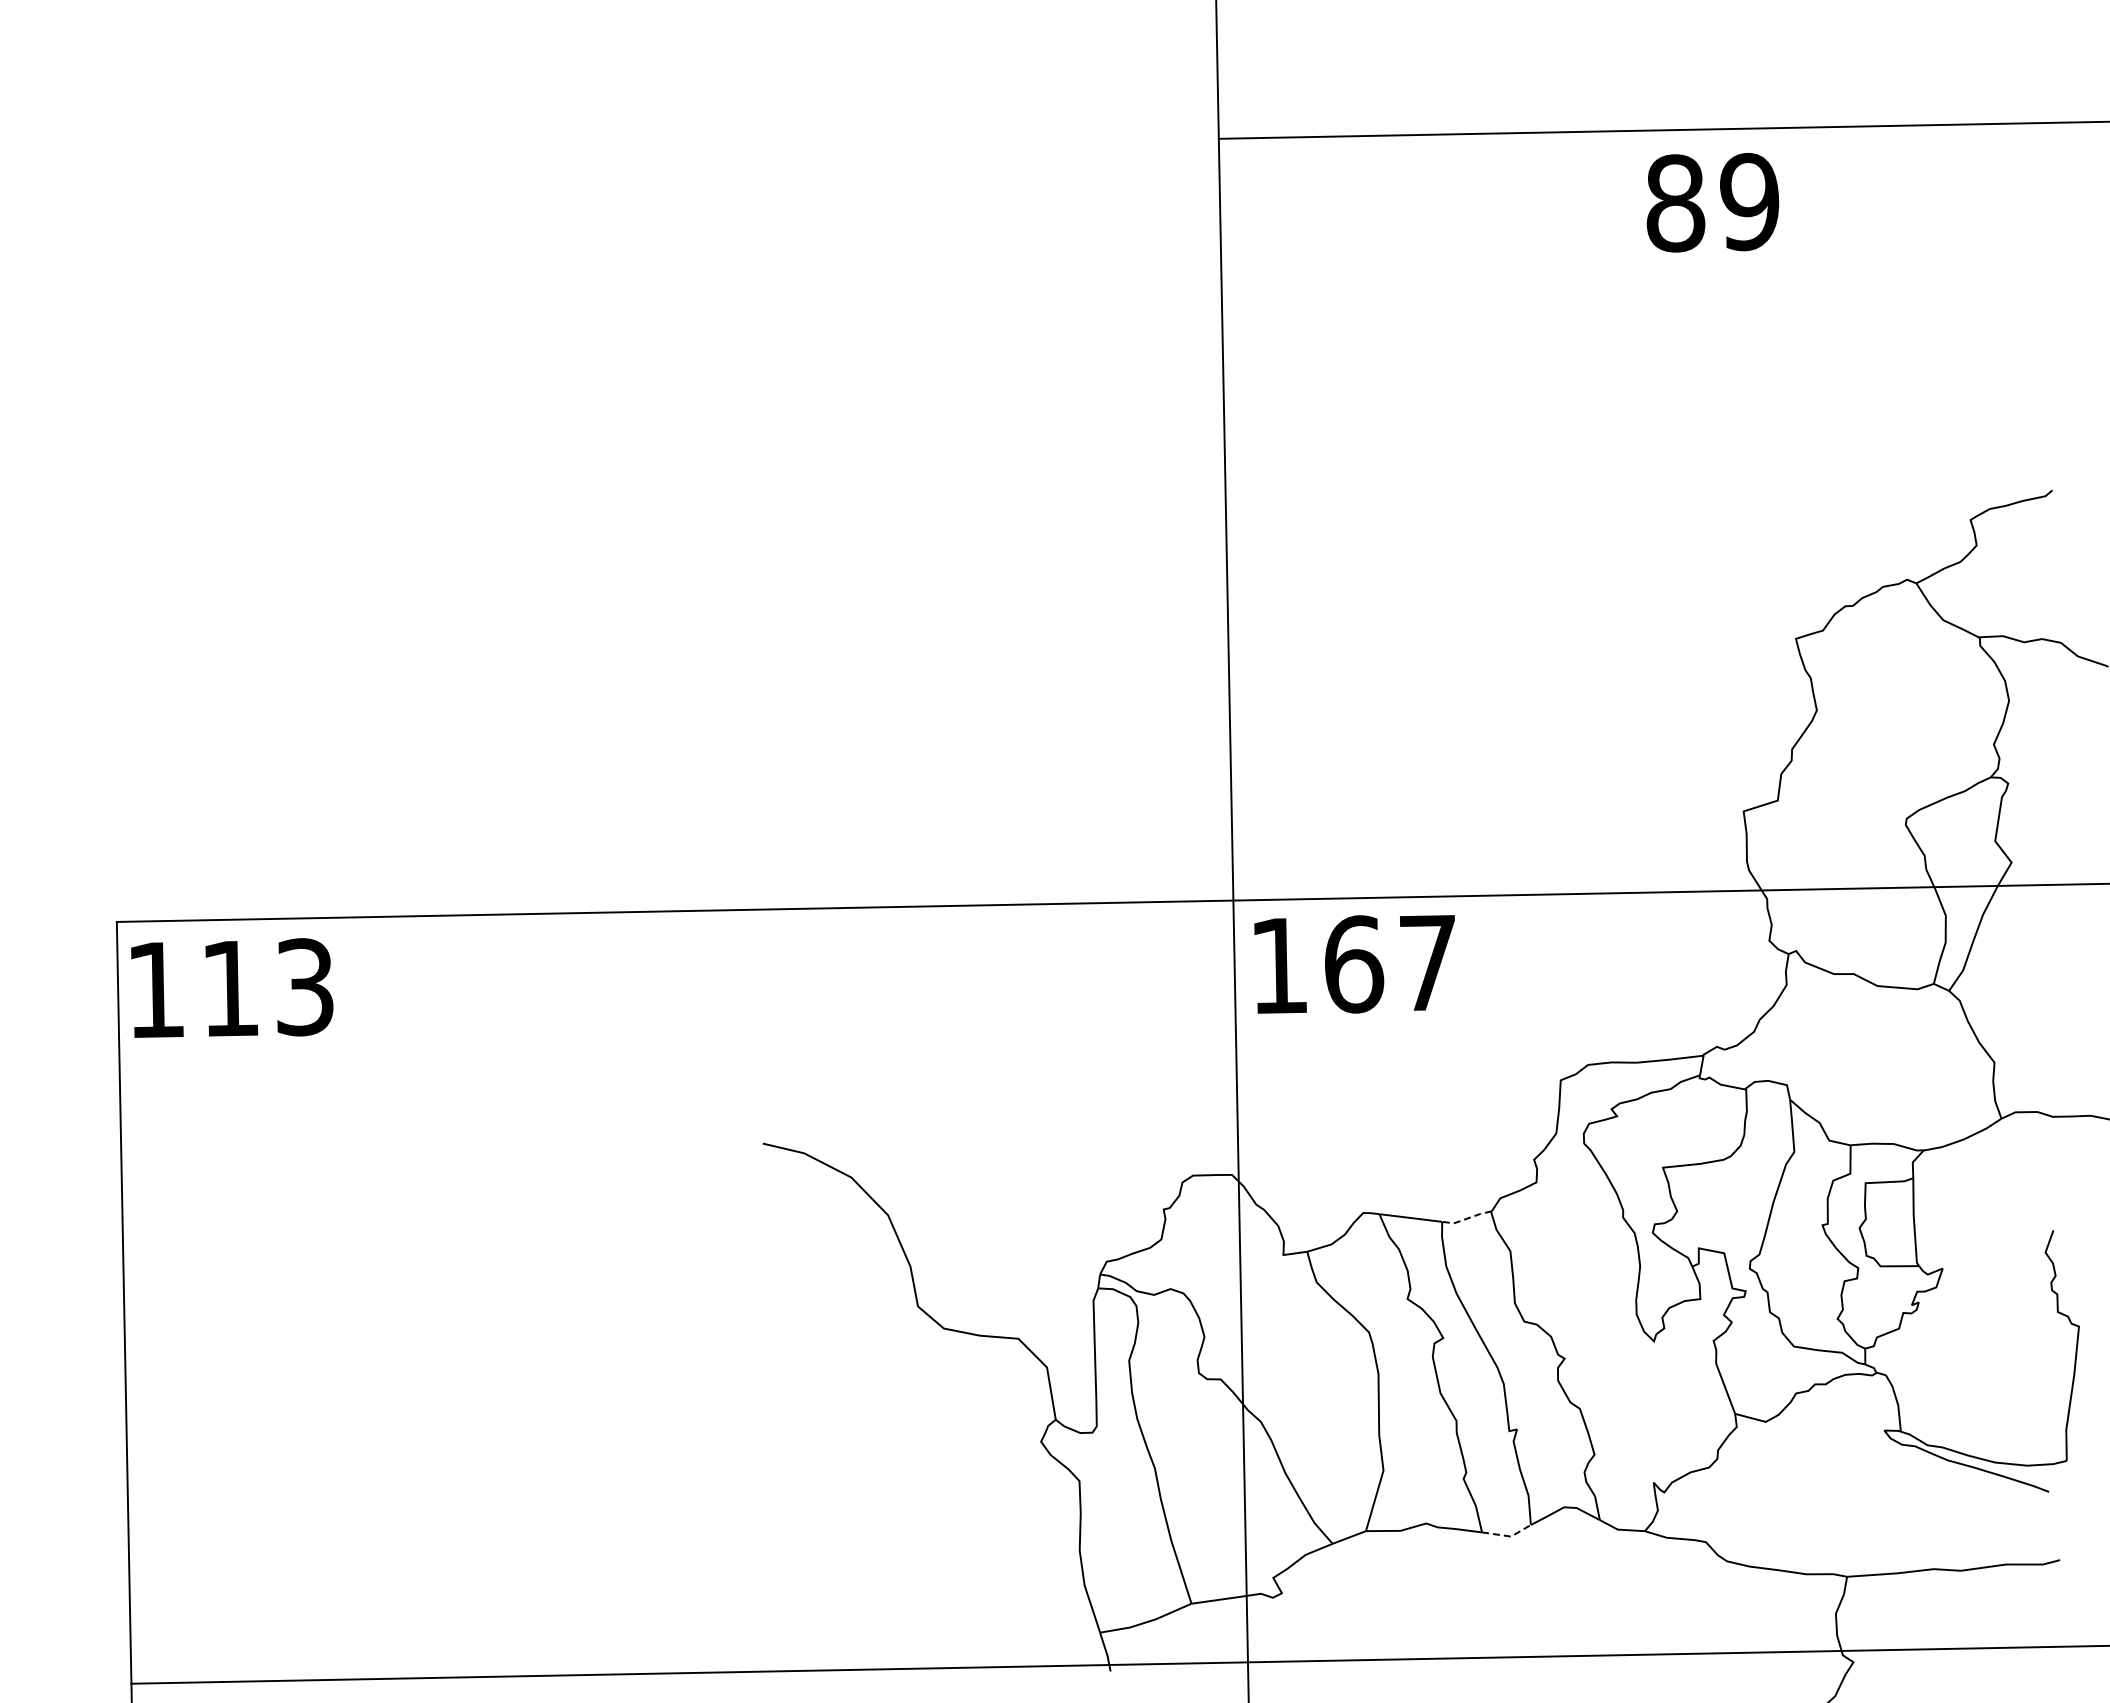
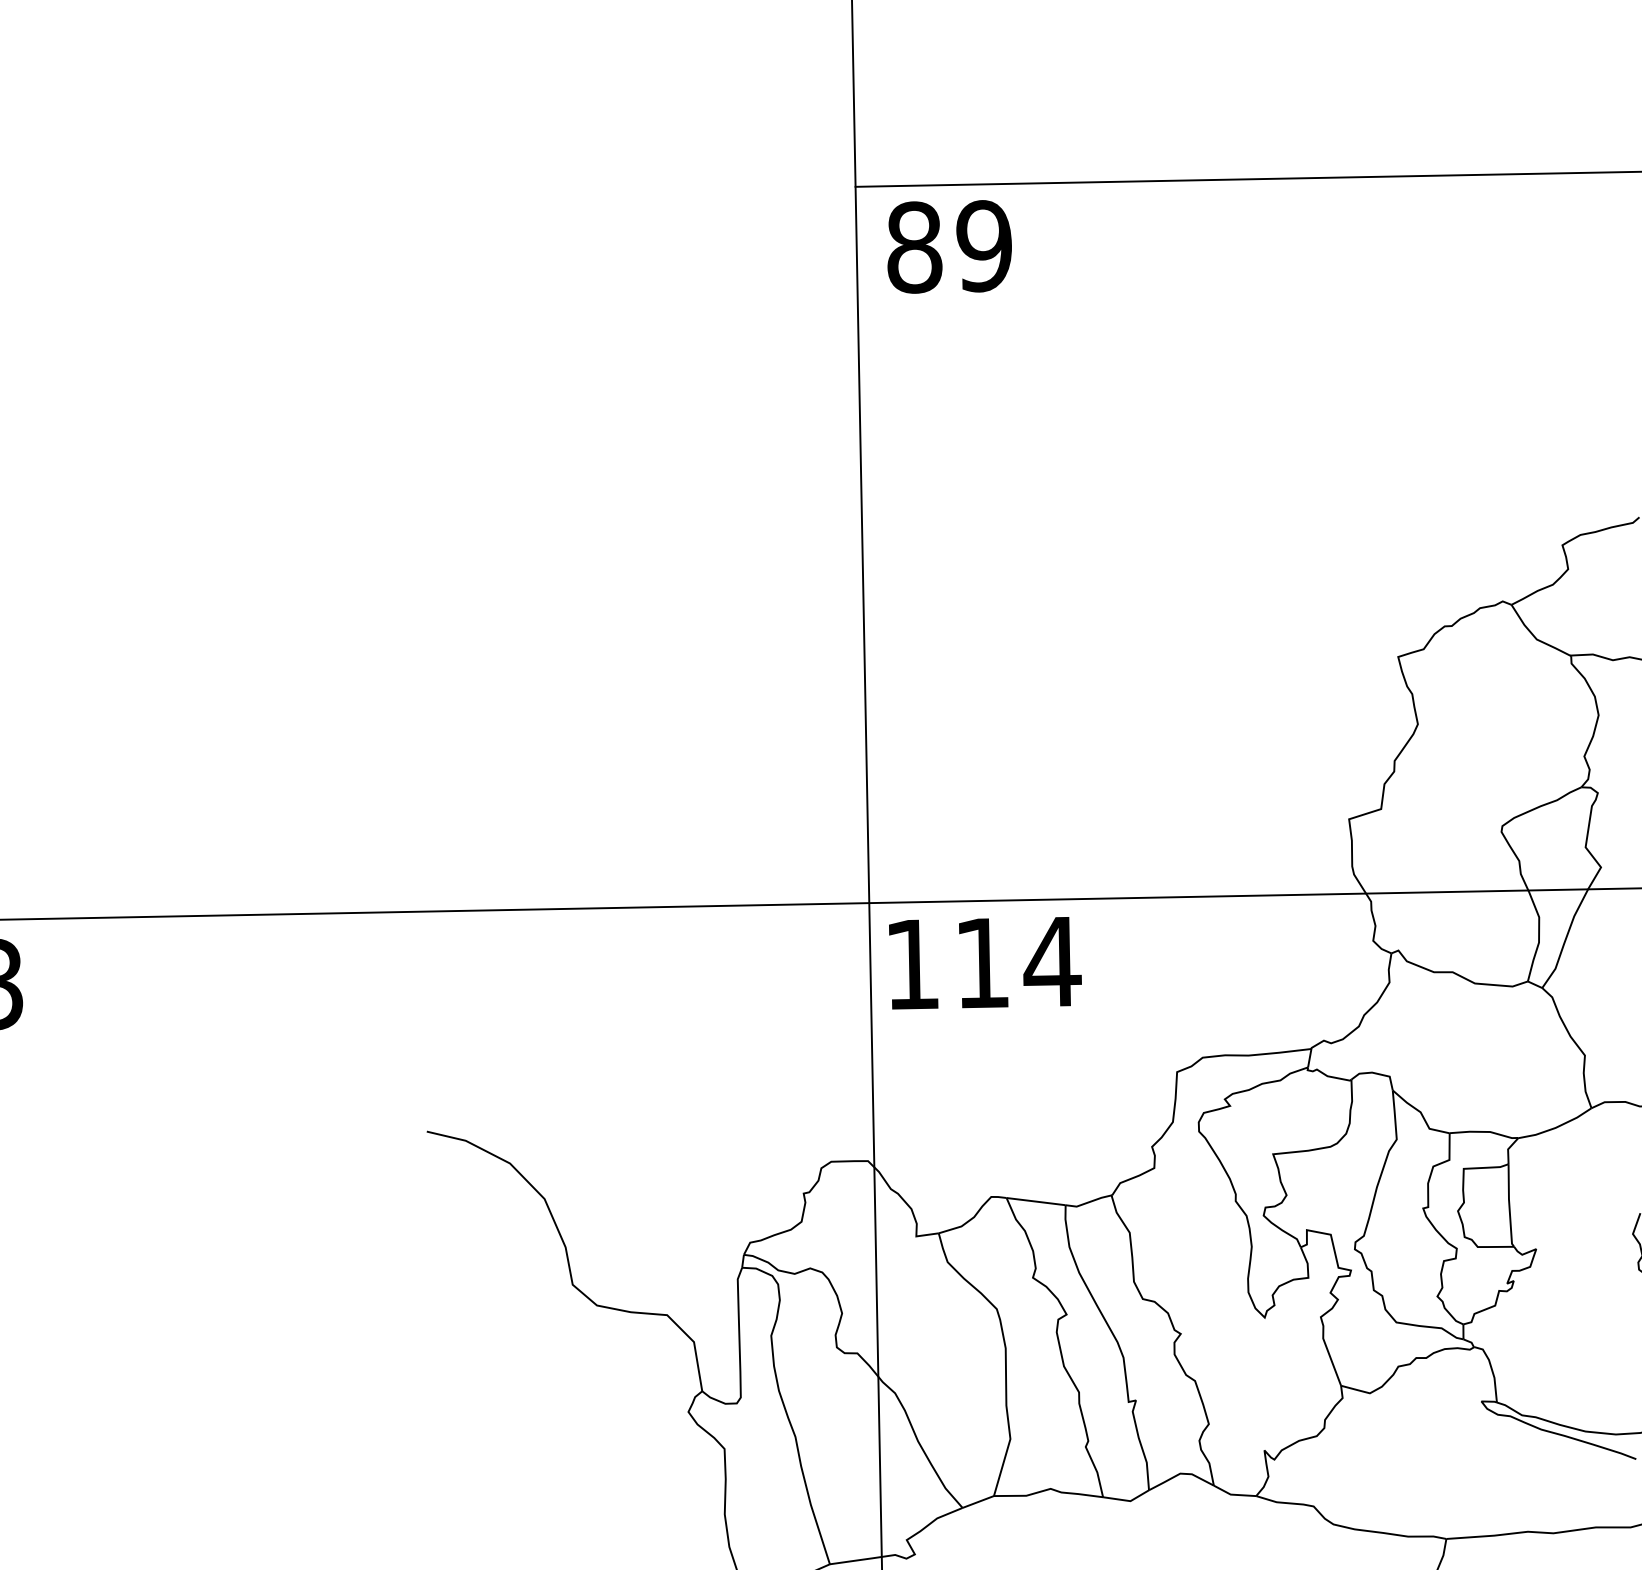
text: (1712, 202) -> (949, 246), moved
text: (1392, 964) -> (1018, 963), 167 -> 114
line: (1467, 1218) -> (1089, 1202), dashed -> solid
line: (1508, 1536) -> (1127, 1501), dashed -> solid

